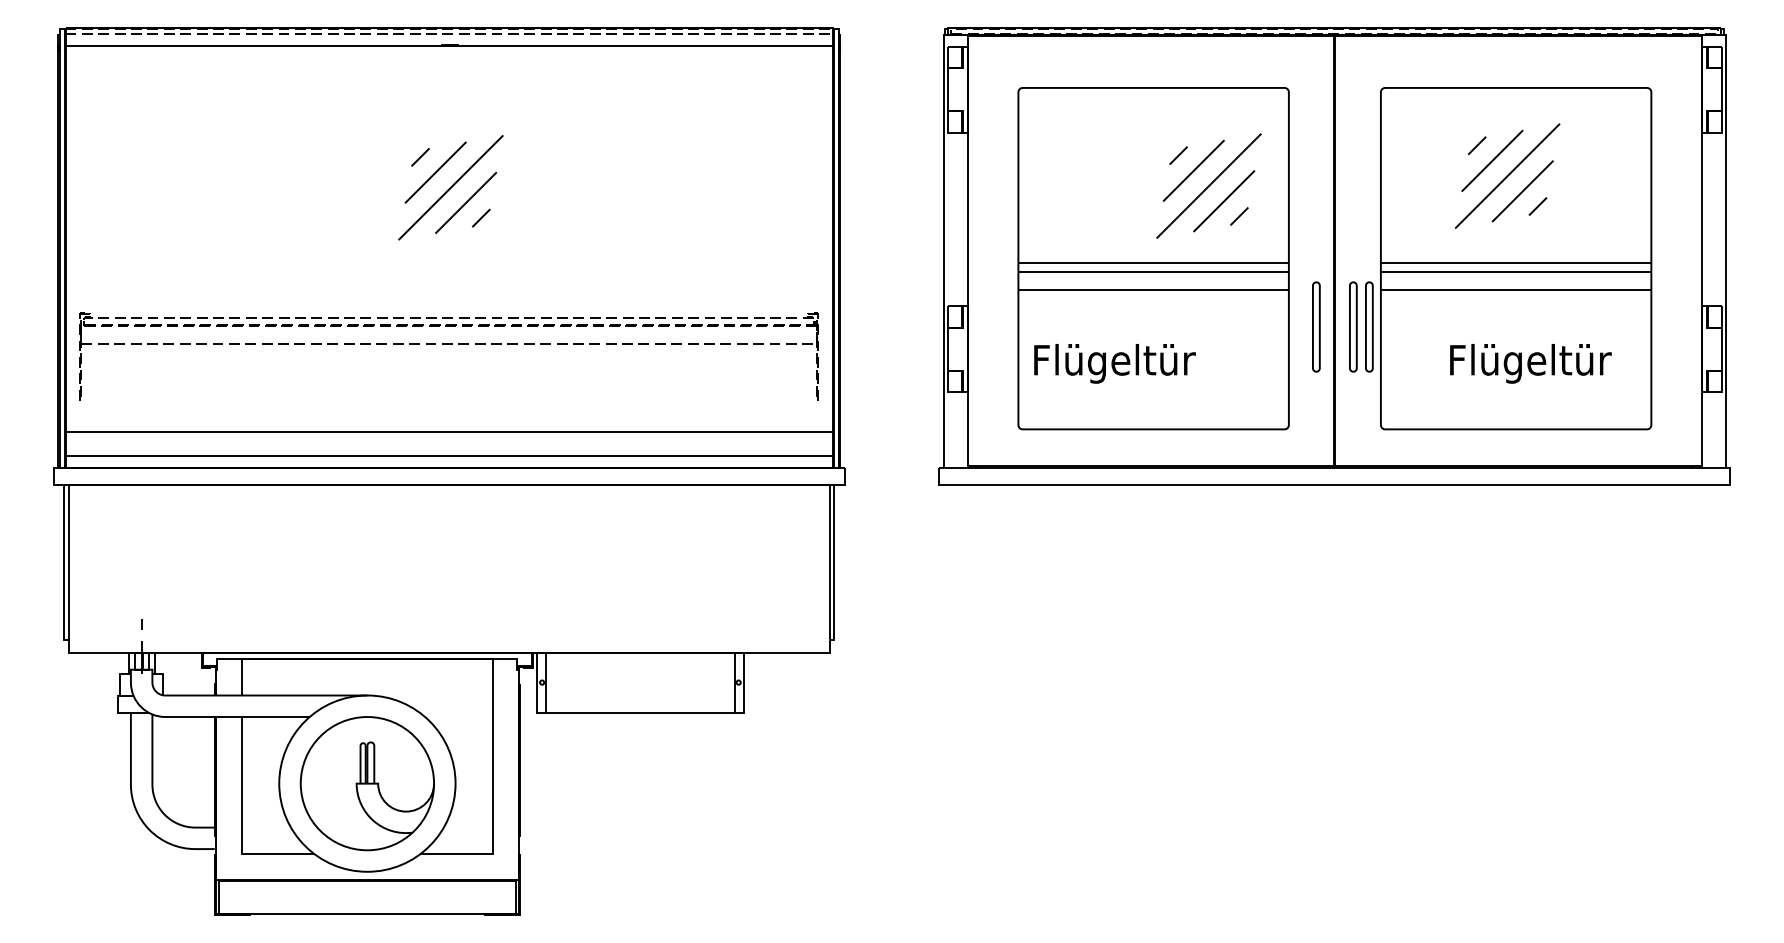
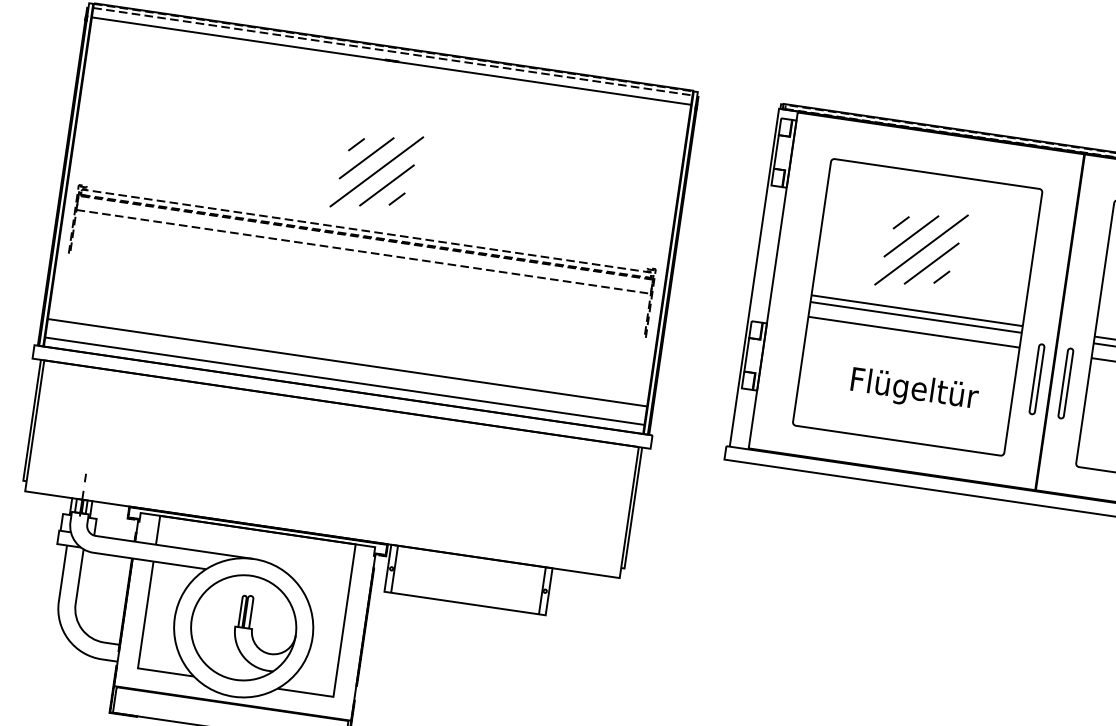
part: (1208, 185) -> (921, 249), moved
part: (1369, 326) -> (1078, 384), removed
part: (448, 344) -> (363, 251), moved
text: (1114, 363) -> (914, 390), moved

